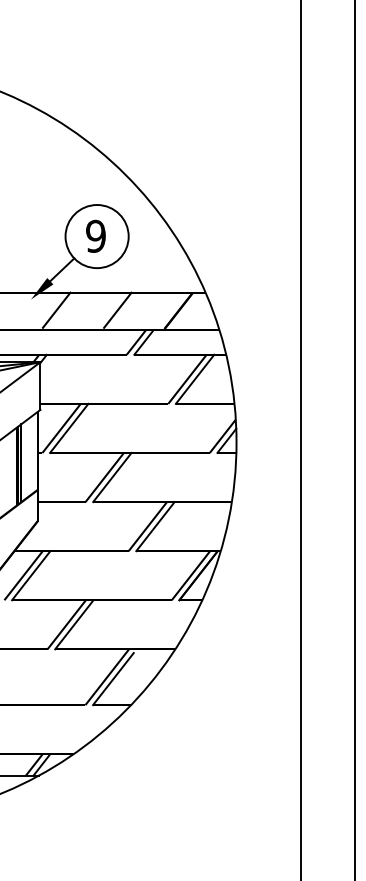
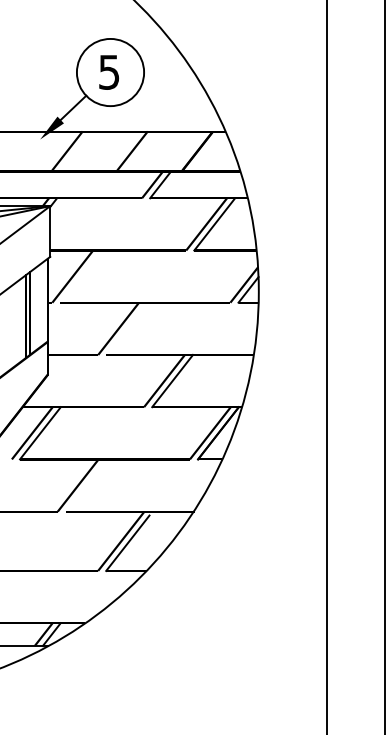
text: (95, 235) -> (108, 71), 9 -> 5
line: (69, 427) -> (81, 275), removed
line: (112, 477) -> (126, 328), removed
line: (74, 624) -> (86, 485), removed

